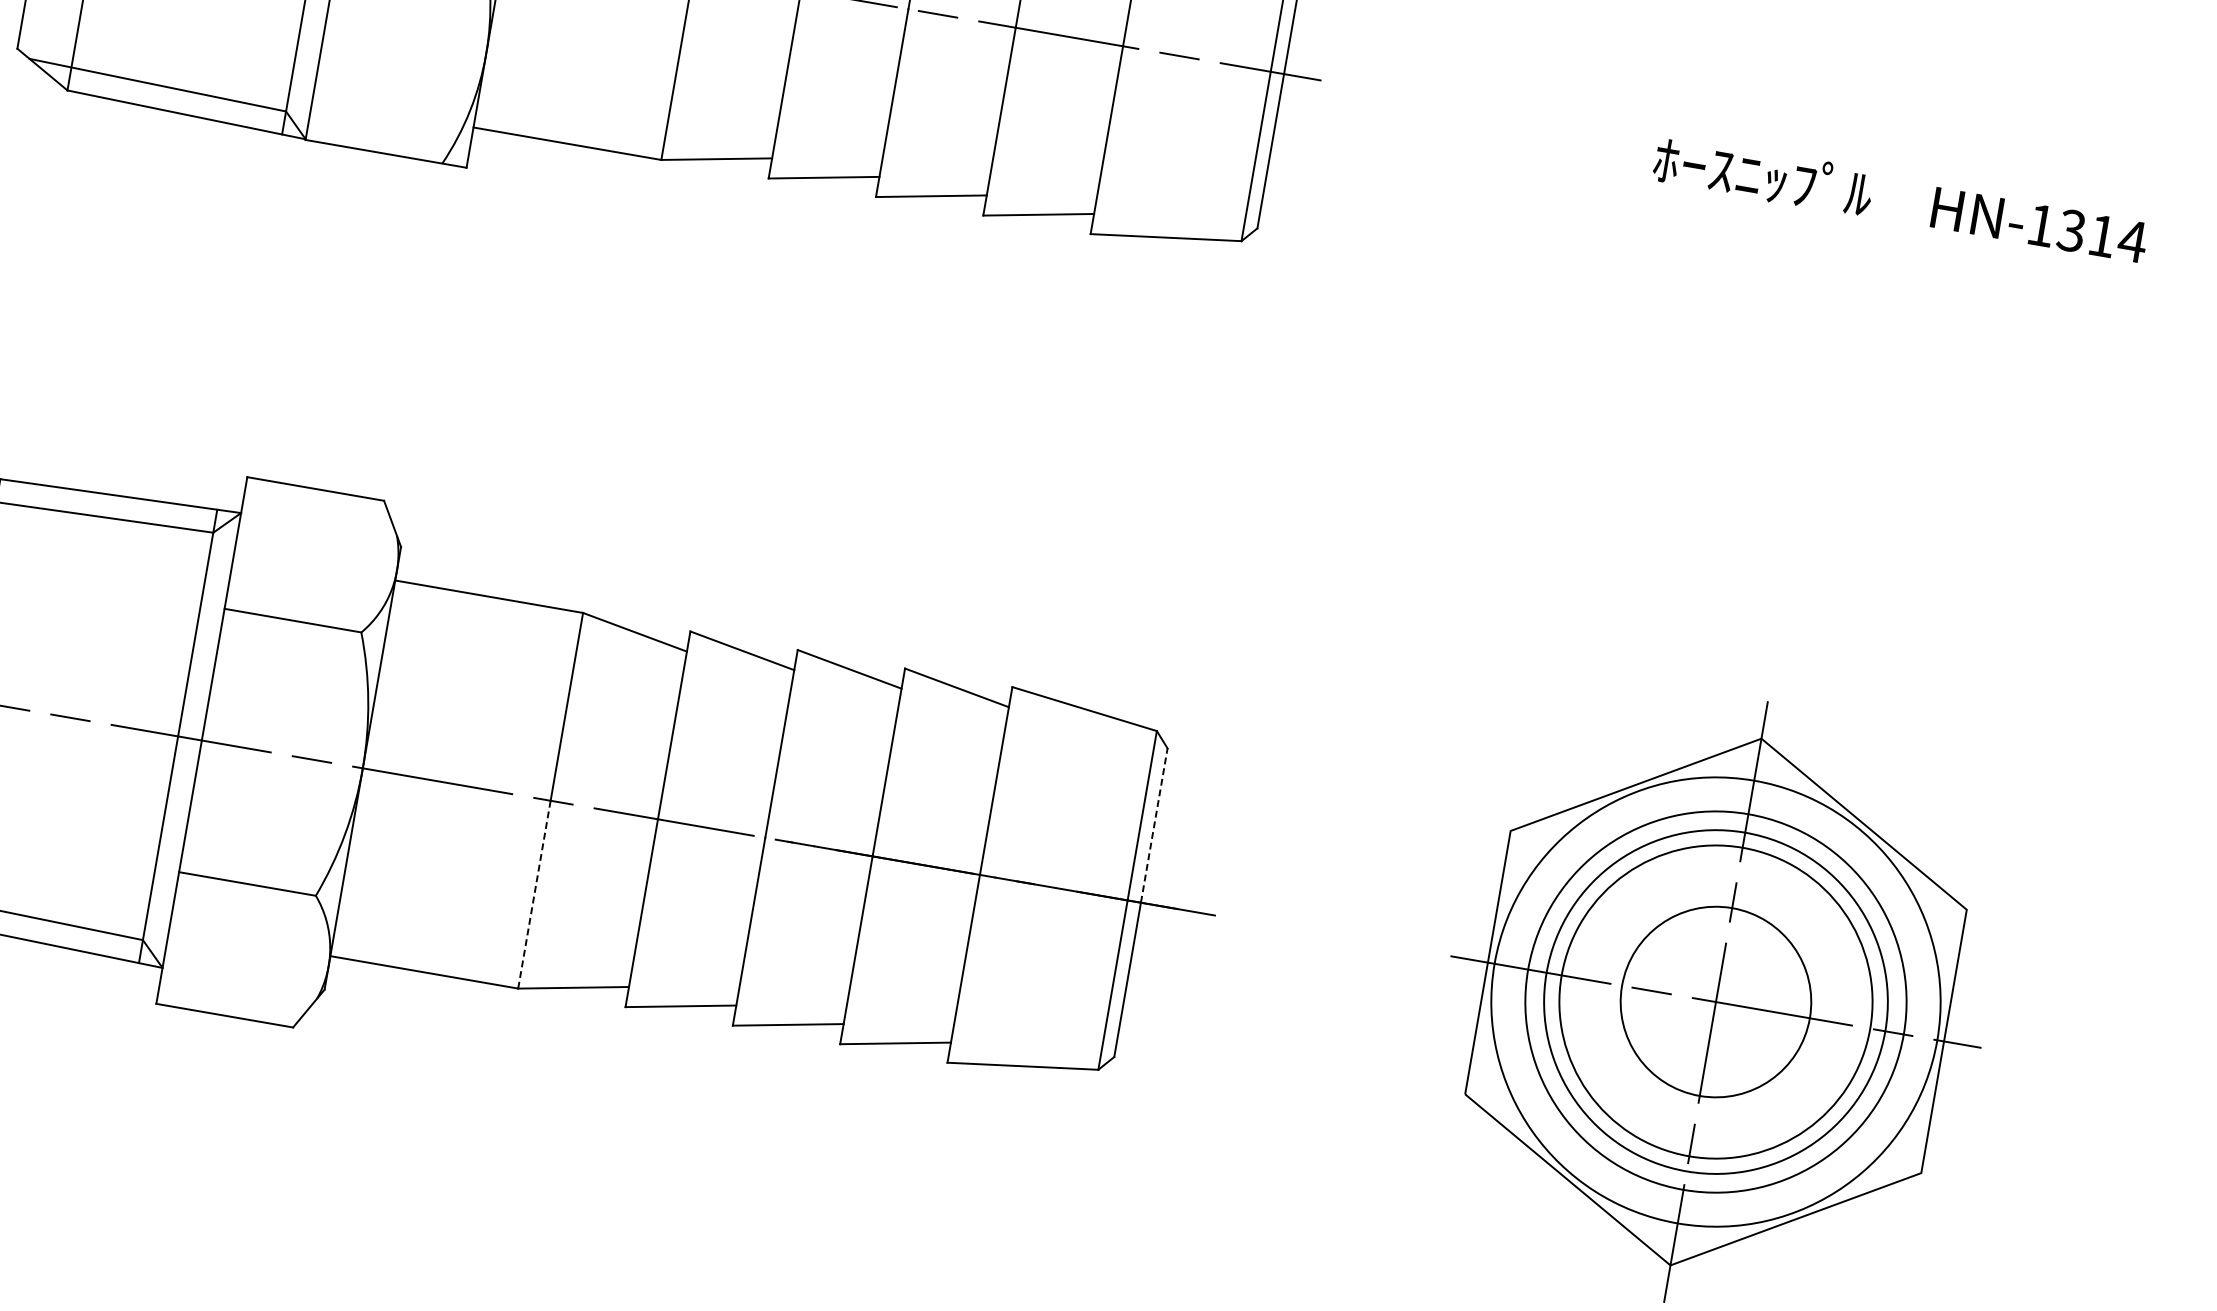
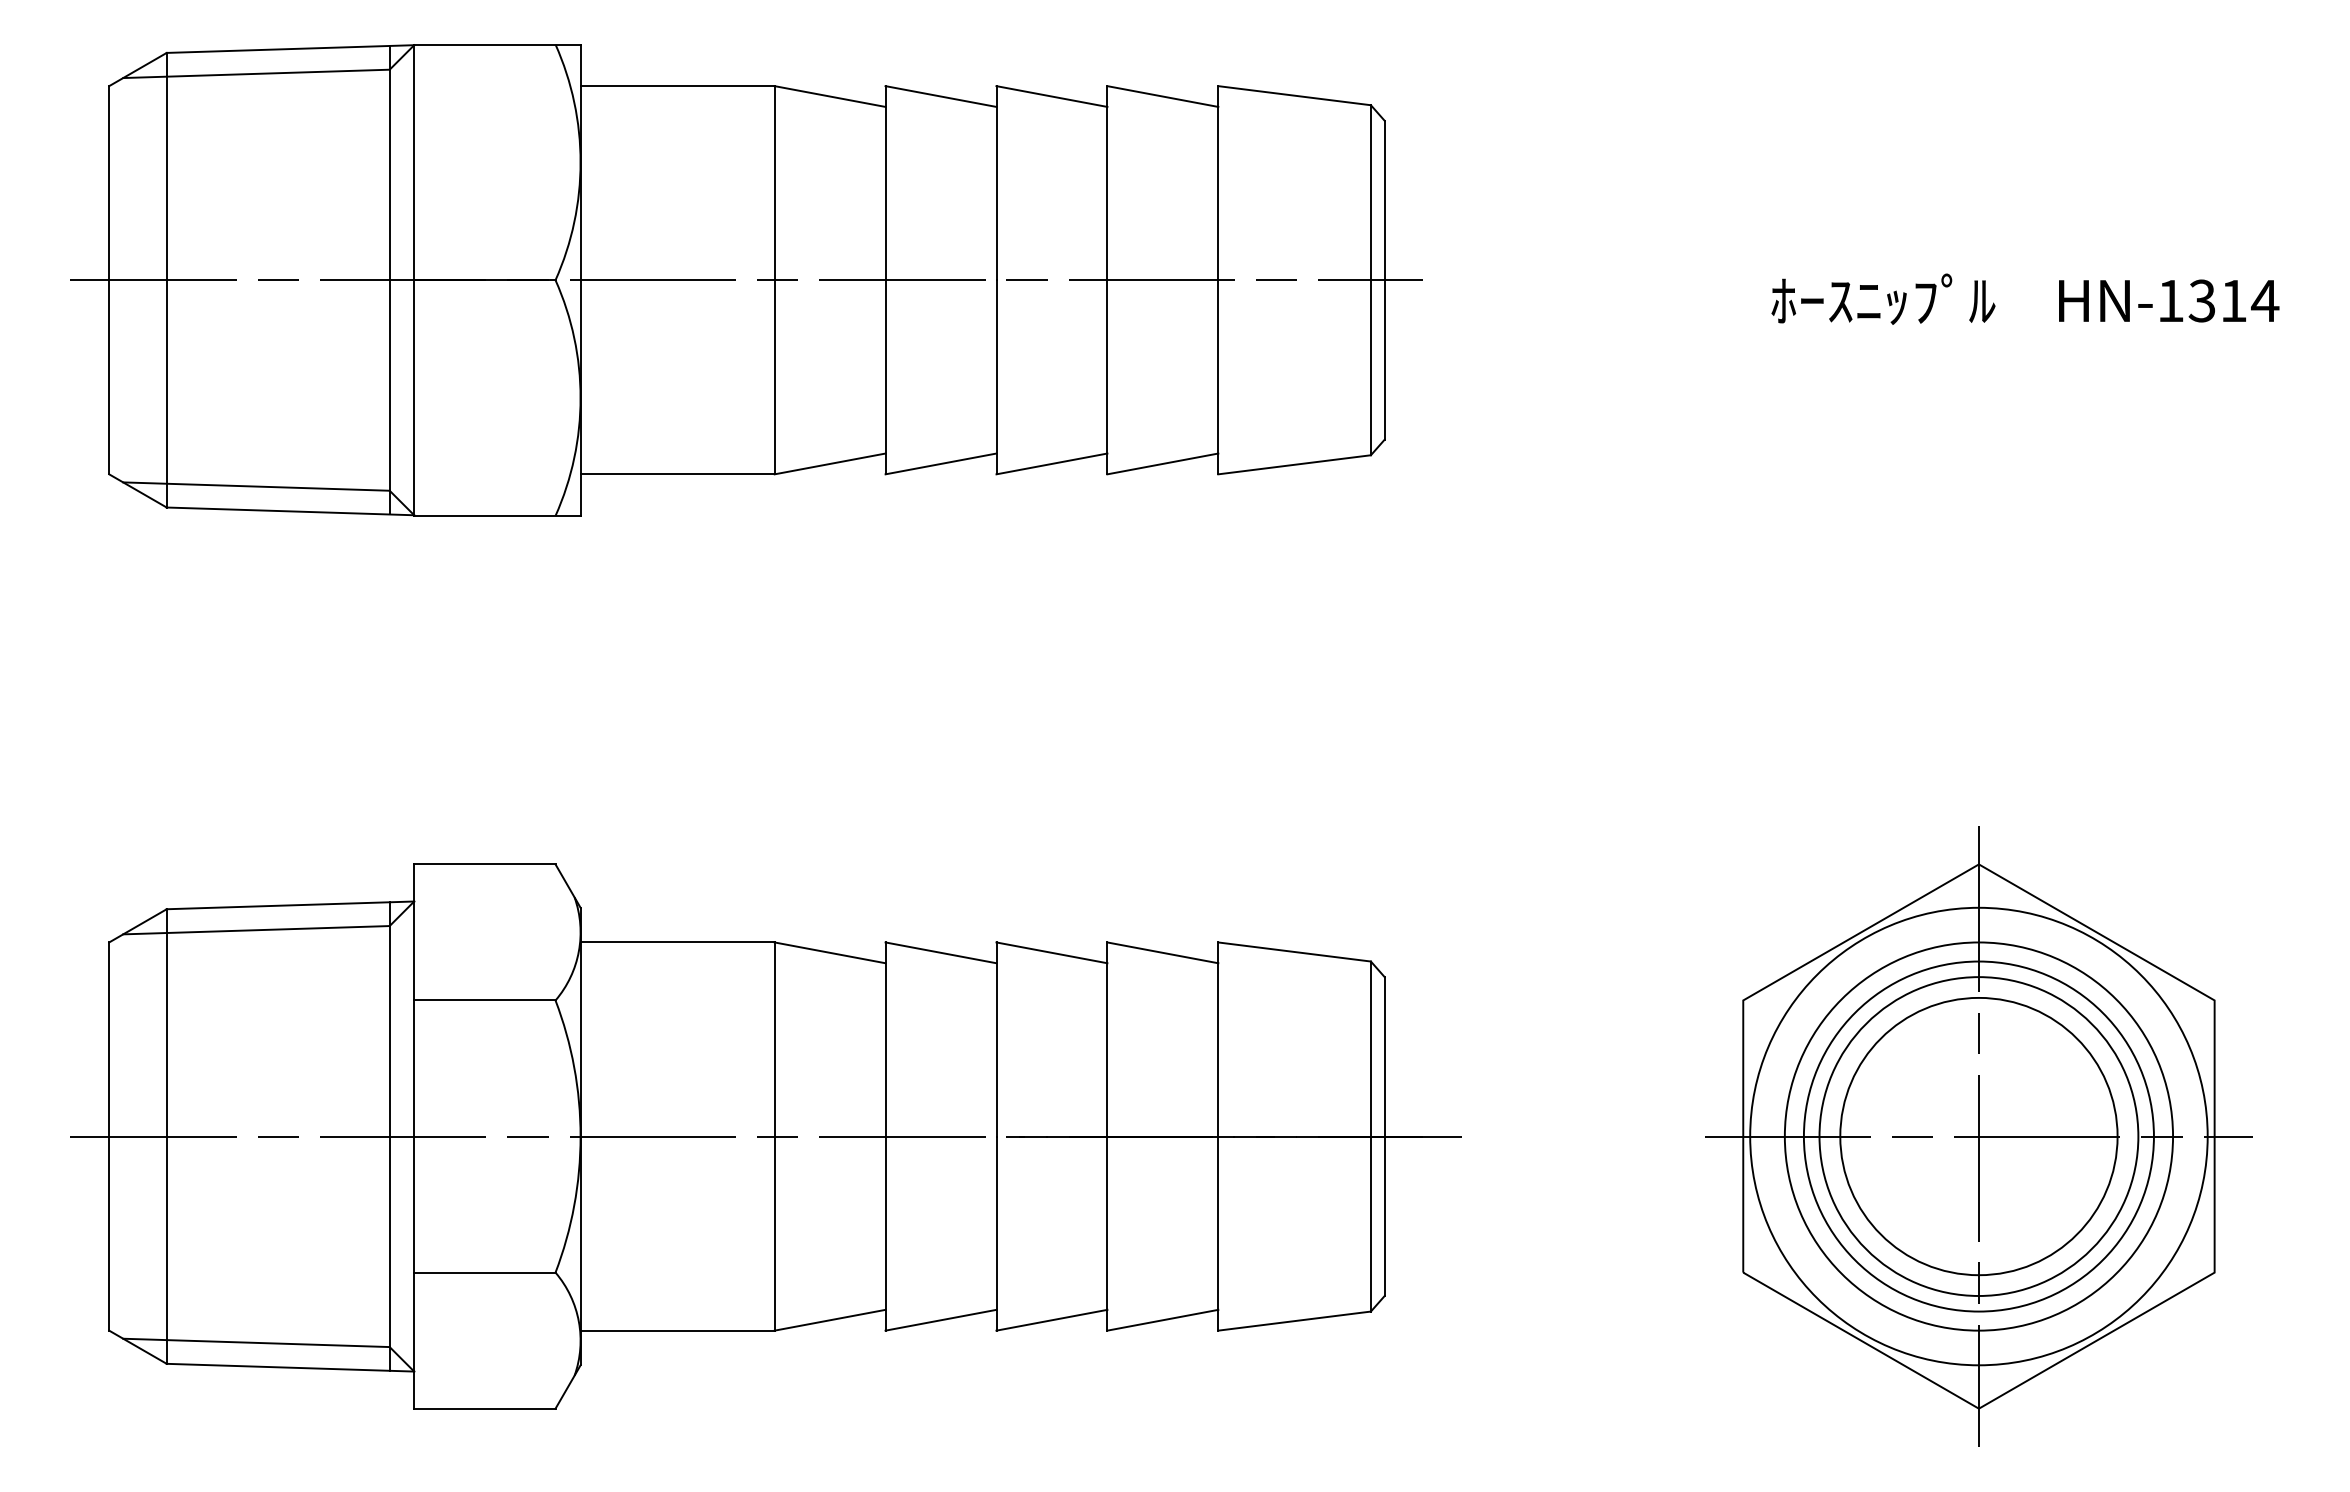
line: (1154, 825) -> (1384, 1056), dashed -> solid
line: (534, 894) -> (774, 1233), dashed -> solid
circle: (1715, 1001) -> (1978, 1136), size x1.43

